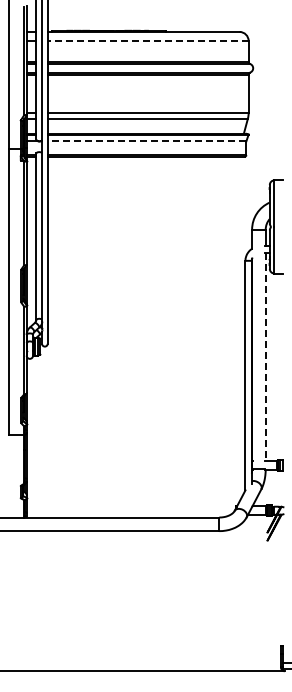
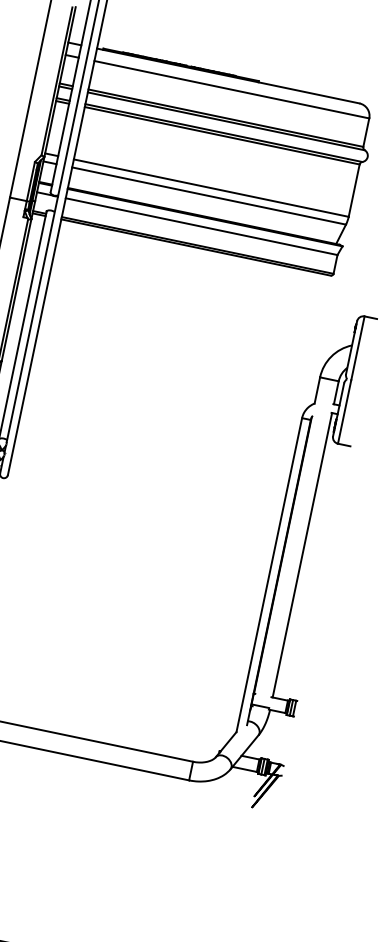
line: (147, 41) -> (230, 90), dashed -> solid
line: (146, 141) -> (200, 226), dashed -> solid
line: (265, 356) -> (302, 554), dashed -> solid

